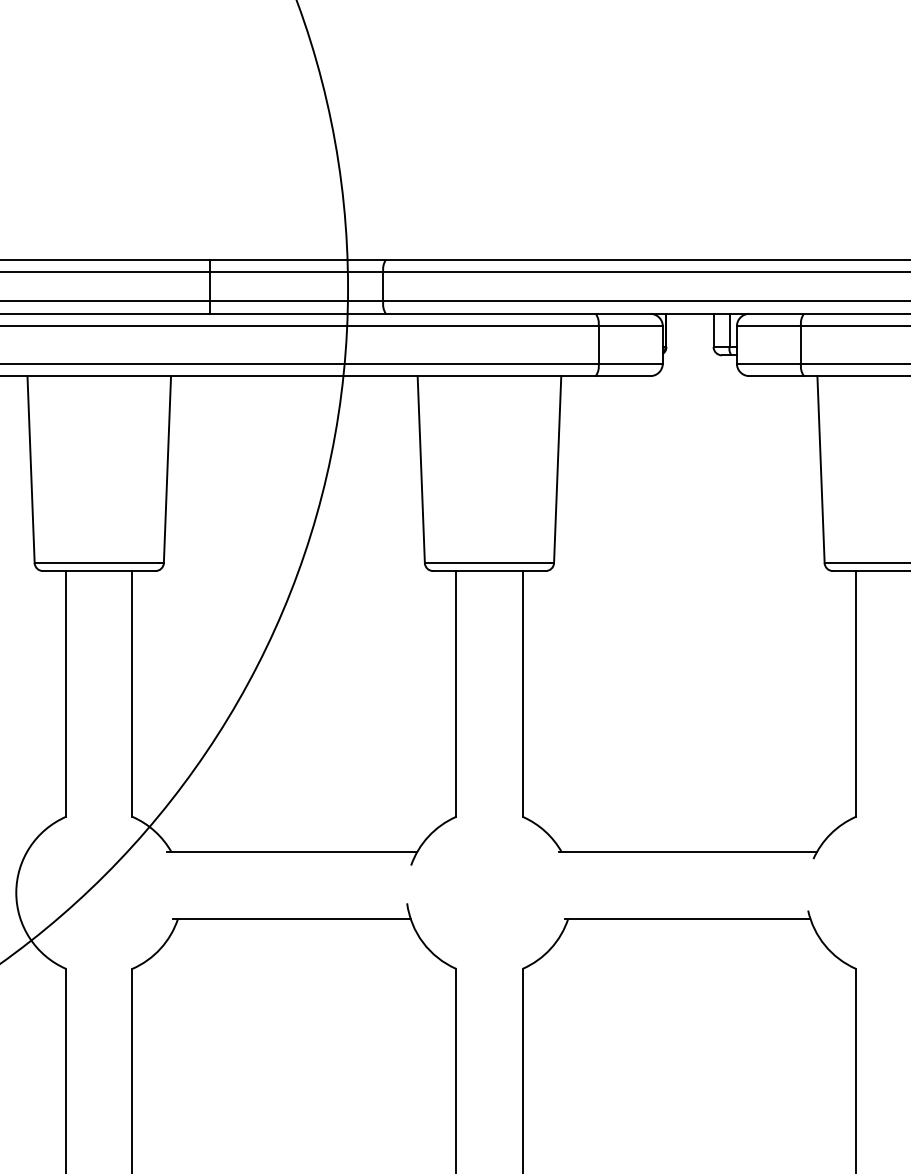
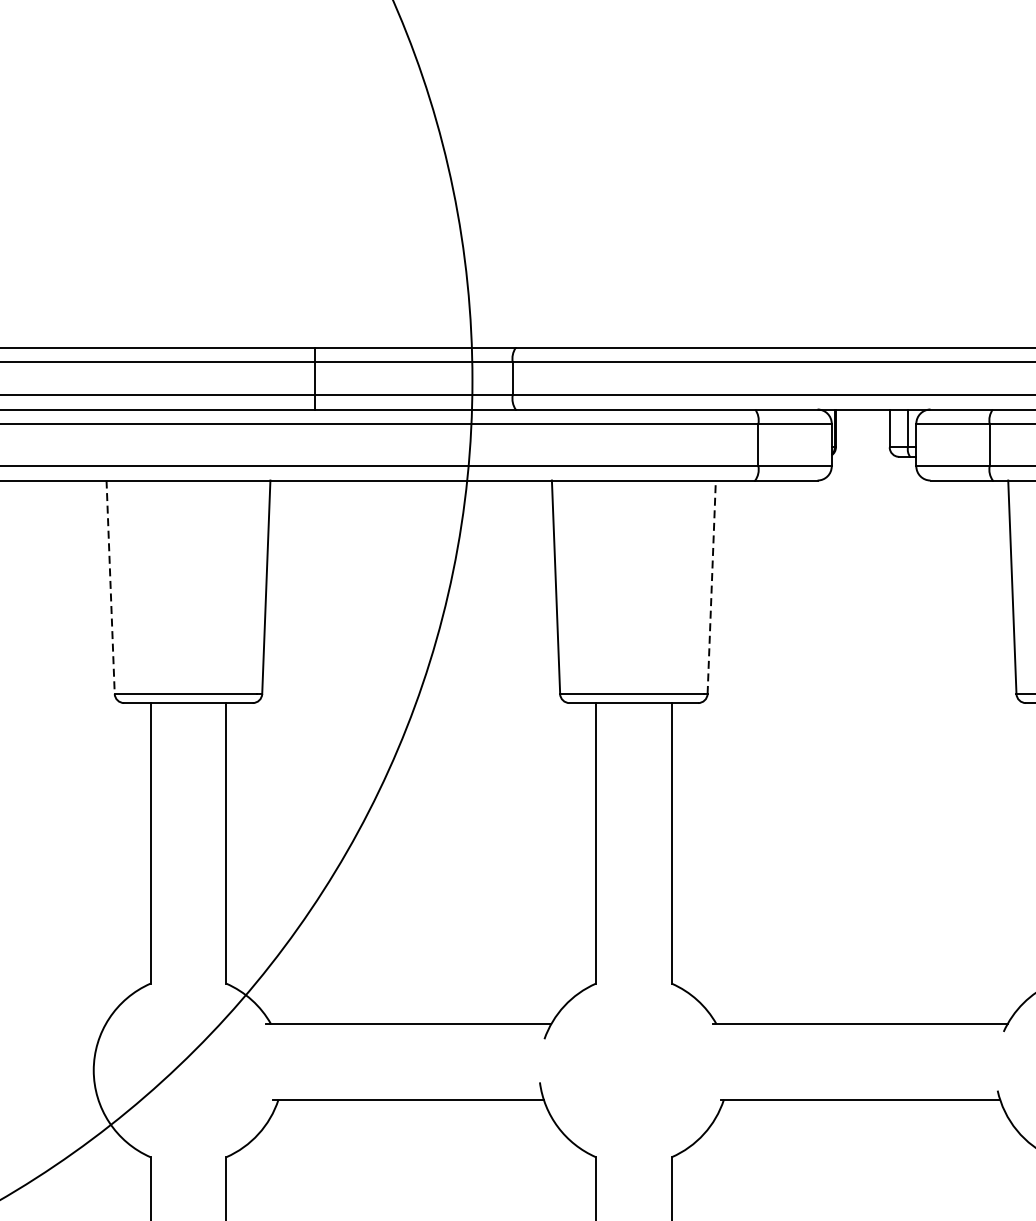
line: (31, 469) -> (111, 587), solid -> dashed
line: (557, 469) -> (711, 587), solid -> dashed

